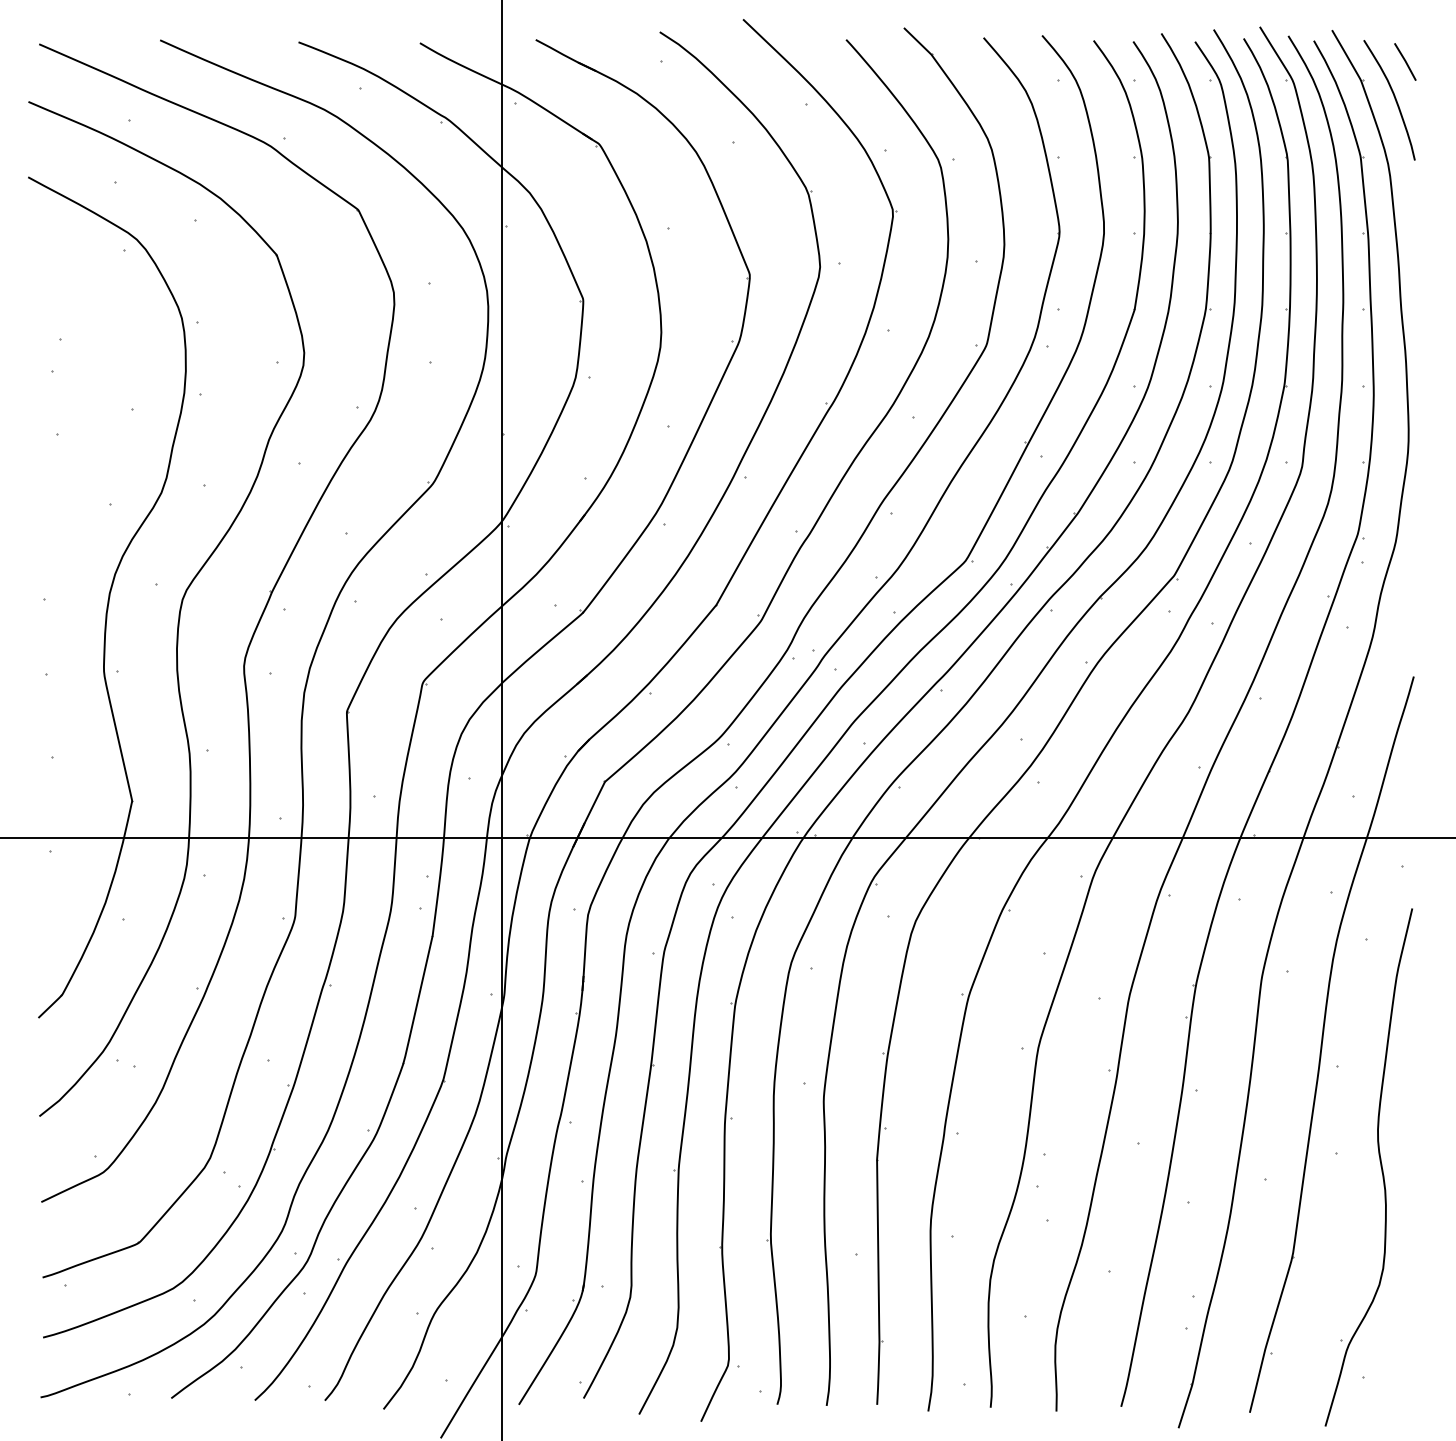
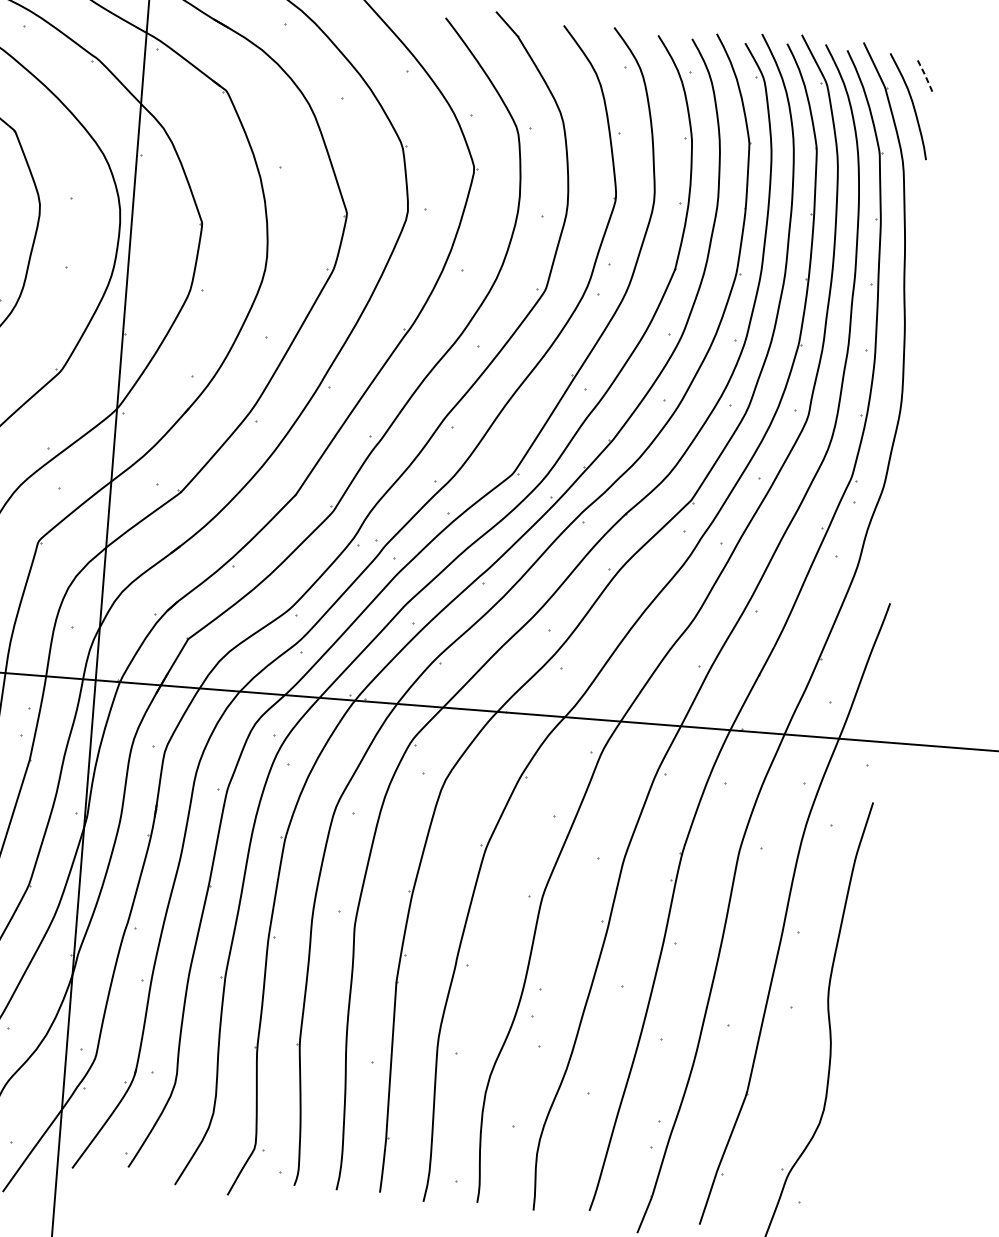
line: (1405, 61) -> (924, 74), solid -> dashed

